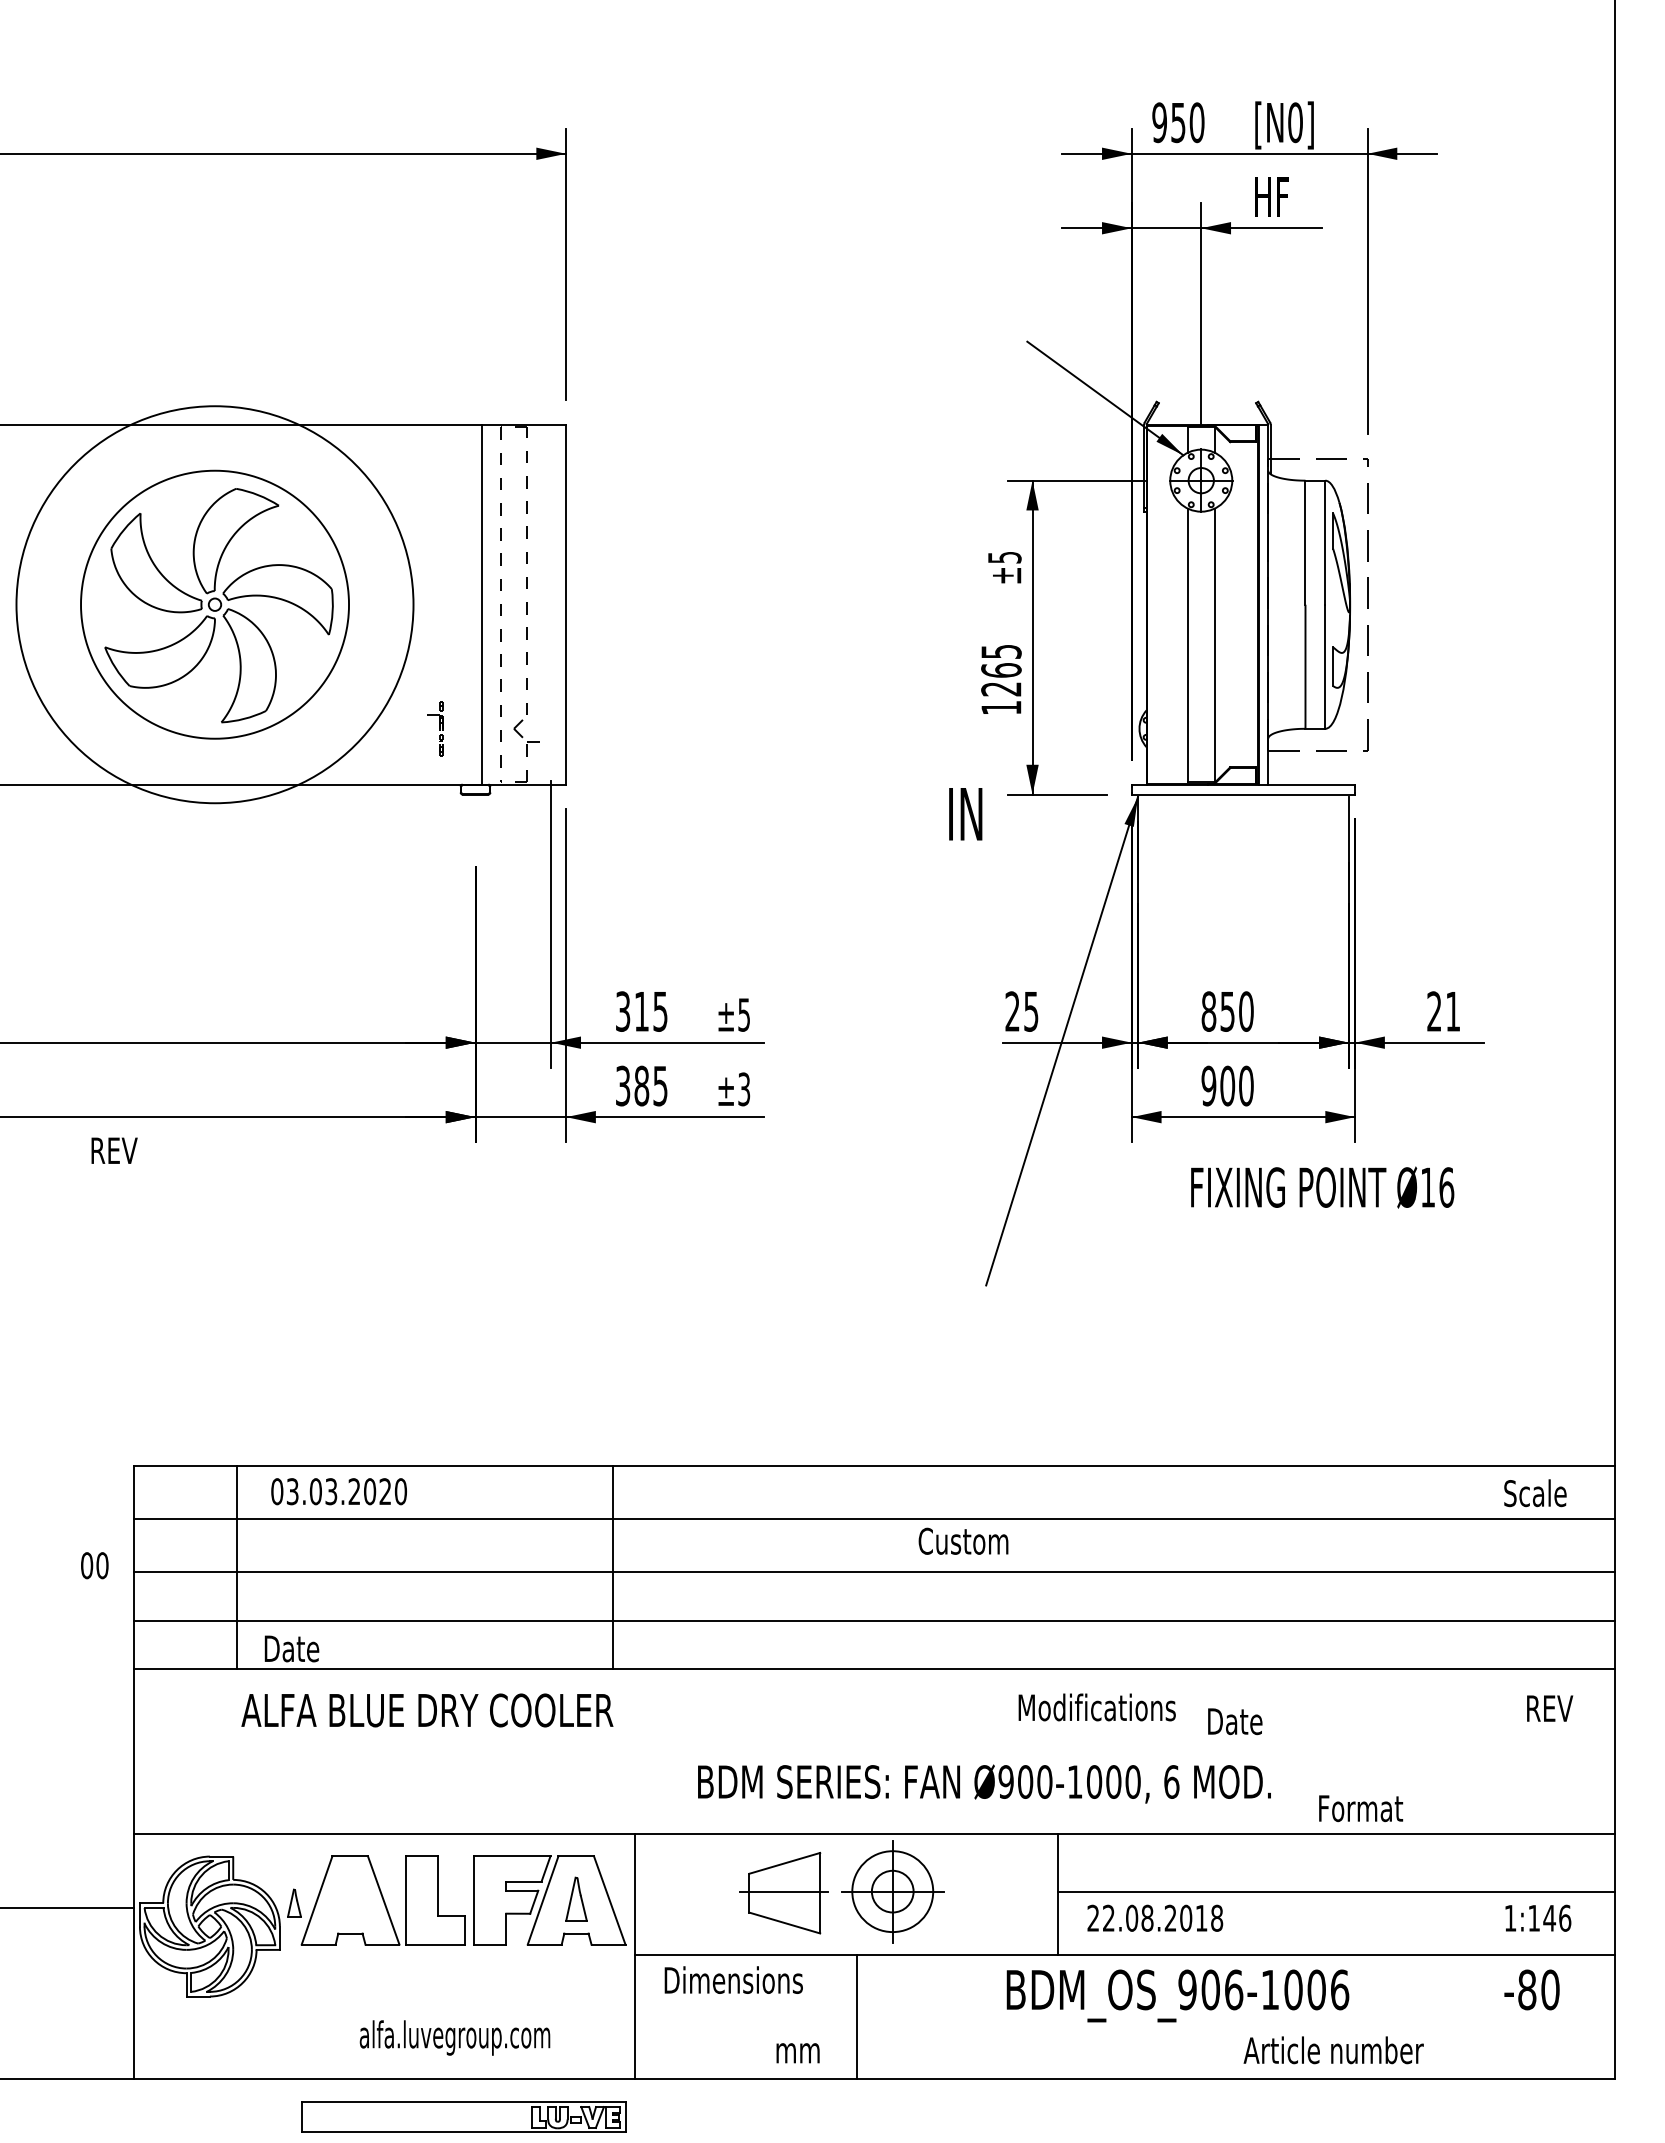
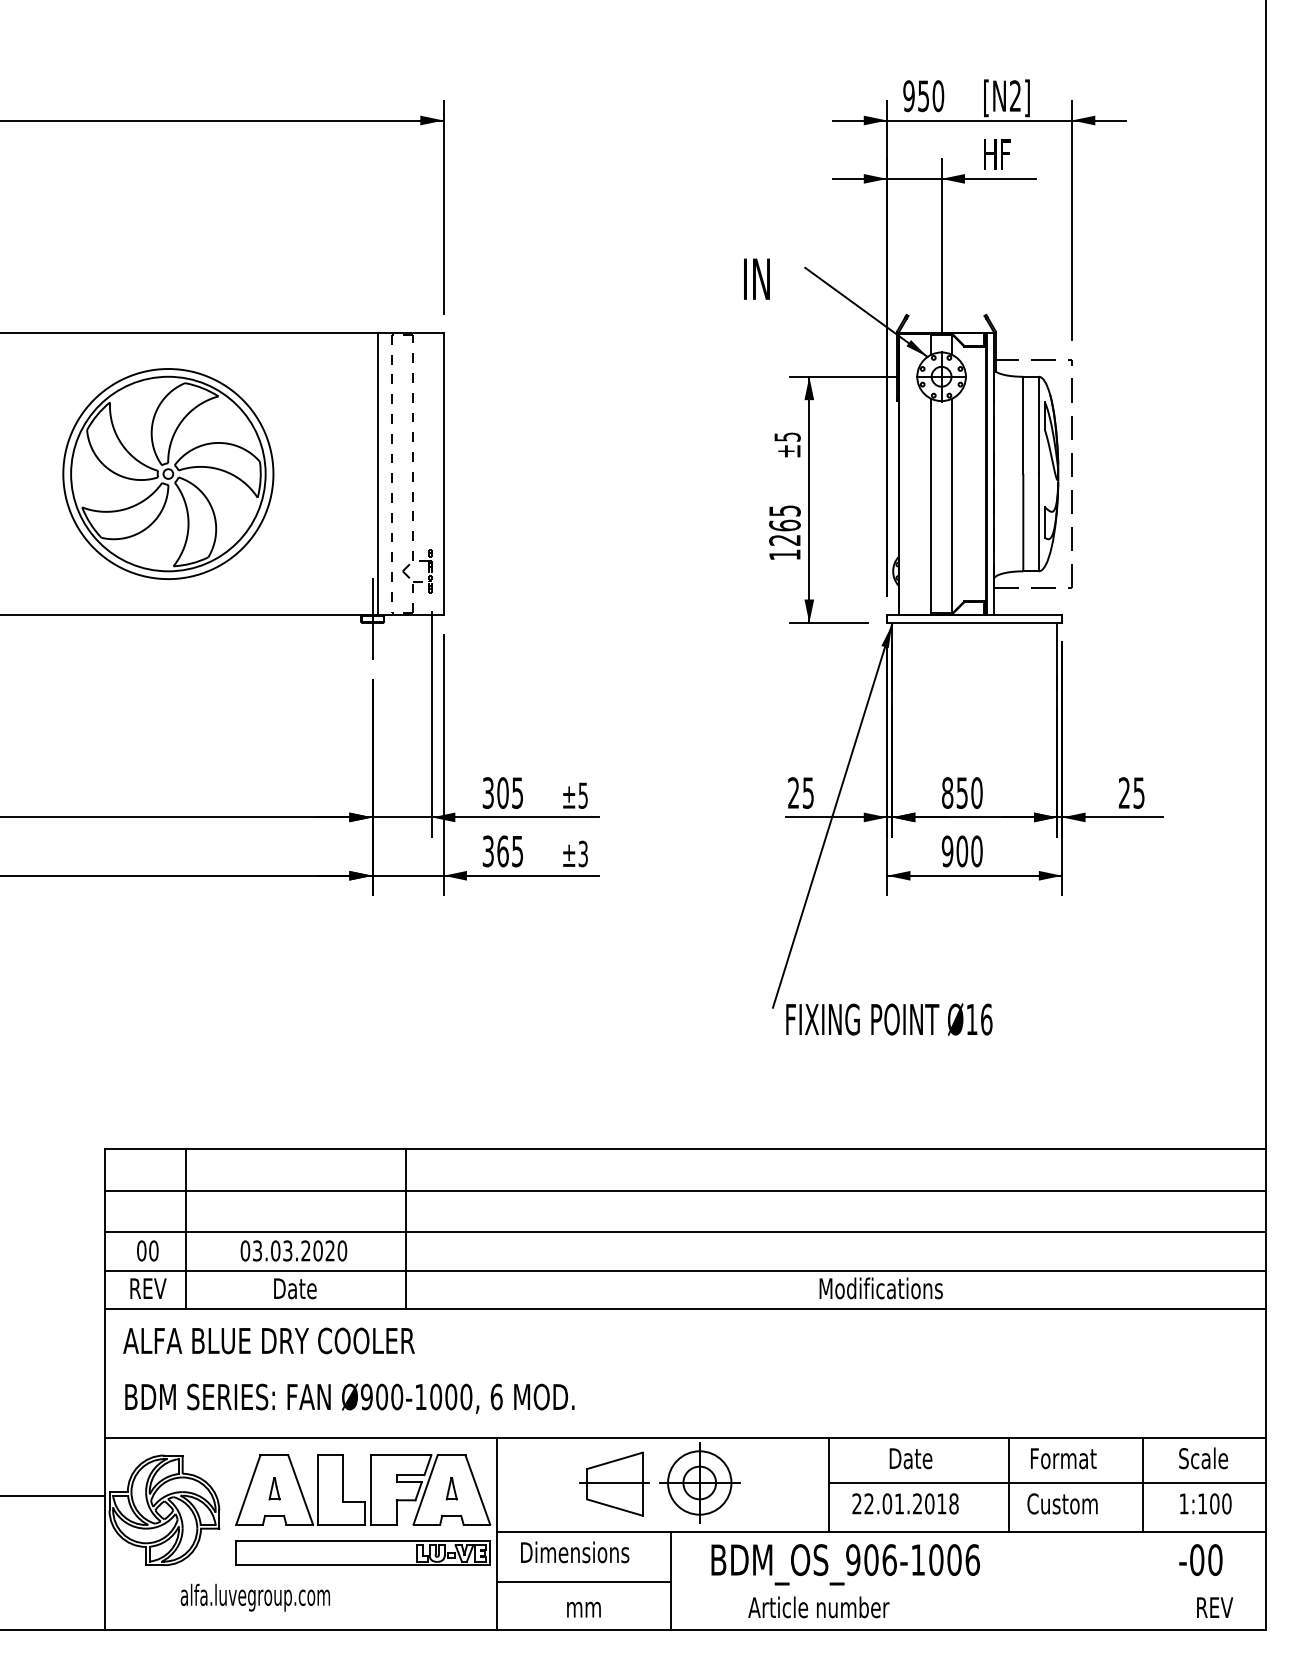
text: (1295, 122) -> (1015, 95), [N0] -> [N2]
circle: (214, 604) -> (167, 473), size x0.62
part: (435, 728) -> (425, 571), moved
line: (475, 789) -> (372, 618), added
text: (965, 814) -> (756, 279), moved
text: (641, 1011) -> (502, 792), 315 -> 305
text: (1452, 1011) -> (1138, 792), 21 -> 25
text: (641, 1085) -> (502, 850), 385 -> 365
text: (114, 1150) -> (148, 1288), moved
text: (1322, 1187) -> (889, 1019), moved
text: (338, 1491) -> (293, 1250), moved
text: (1535, 1493) -> (1203, 1458), moved
text: (963, 1540) -> (1062, 1503), moved
text: (94, 1565) -> (147, 1250), moved
line: (612, 1567) -> (406, 1228), moved
text: (291, 1648) -> (294, 1288), moved
text: (1096, 1707) -> (880, 1288), moved
text: (1550, 1708) -> (1215, 1607), moved
text: (427, 1710) -> (269, 1340), moved
text: (1235, 1721) -> (911, 1458), moved
text: (984, 1783) -> (349, 1398), moved
text: (1361, 1808) -> (1064, 1458), moved
line: (1287, 1894) -> (1009, 1485), added
line: (1457, 1894) -> (1142, 1485), added
part: (576, 1898) -> (451, 1488), size x0.62
part: (294, 1902) -> (274, 1488), moved
text: (1147, 1917) -> (899, 1503), 22.08.2018 -> 22.01.2018
text: (1557, 1917) -> (1220, 1503), 1:146 -> 1:100
text: (1527, 1989) -> (1197, 1559), -80 -> -00
text: (1177, 1995) -> (845, 1564), moved
line: (745, 2018) -> (584, 1582), added
text: (454, 2037) -> (255, 1597), moved
text: (1333, 2050) -> (818, 1607), moved
text: (797, 2053) -> (583, 1609), moved
part: (463, 2116) -> (363, 1552), moved

